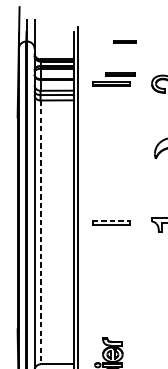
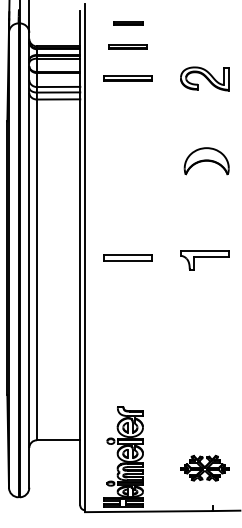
line: (125, 41) -> (128, 23), moved
part: (119, 74) -> (127, 46), moved
line: (111, 220) -> (128, 254), dashed -> solid
line: (40, 232) -> (36, 270), dashed -> solid

